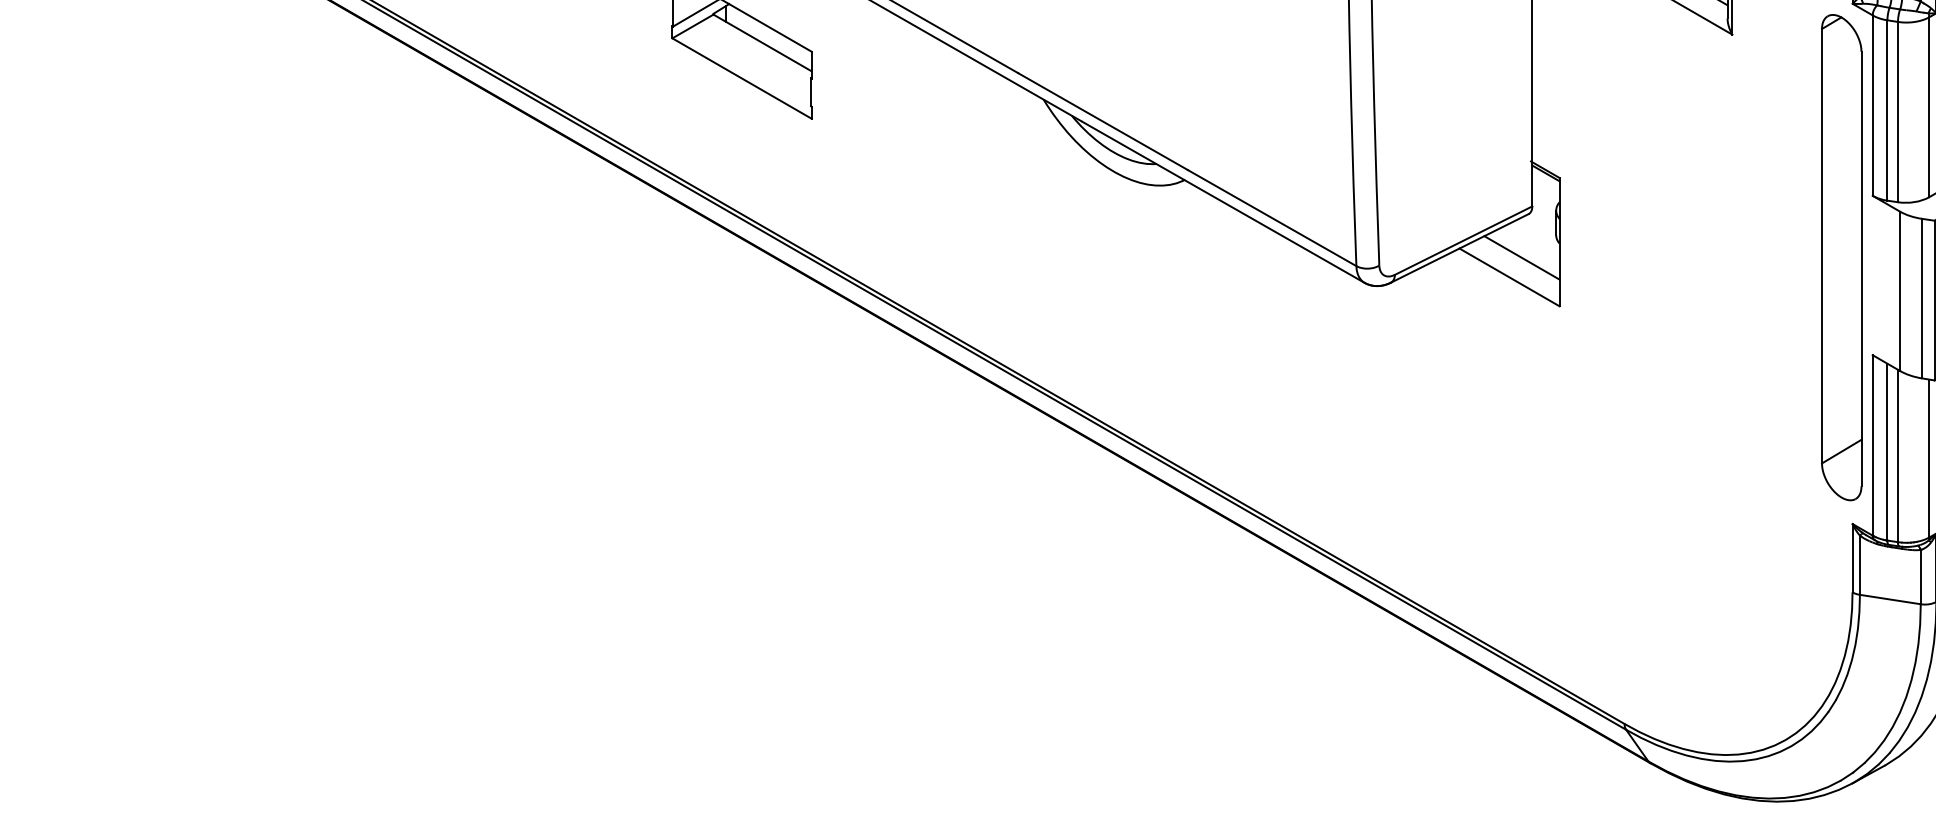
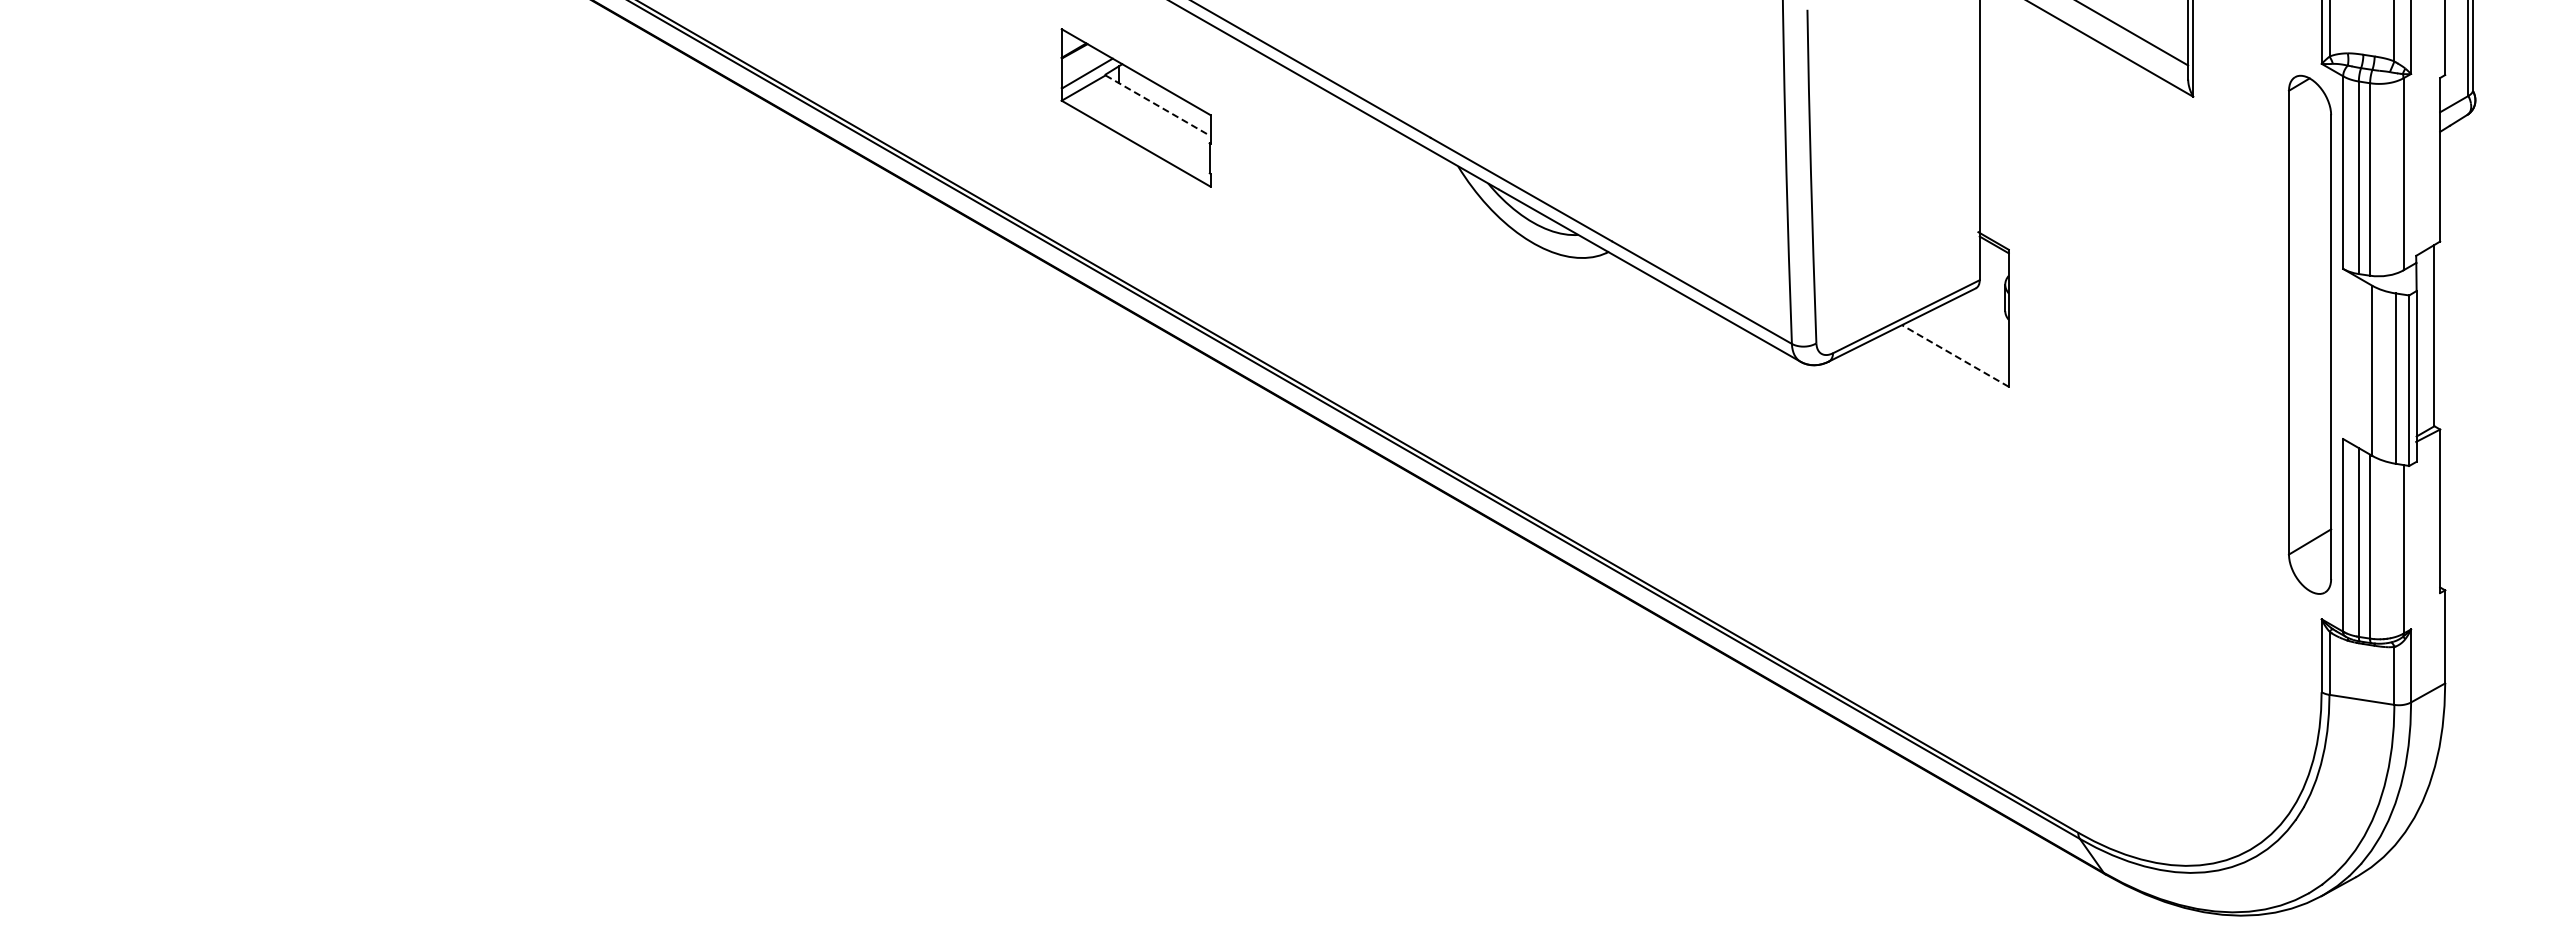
line: (763, 42) -> (1158, 105), solid -> dashed
line: (1521, 257) -> (1968, 334), removed
line: (1509, 277) -> (1955, 356), solid -> dashed

